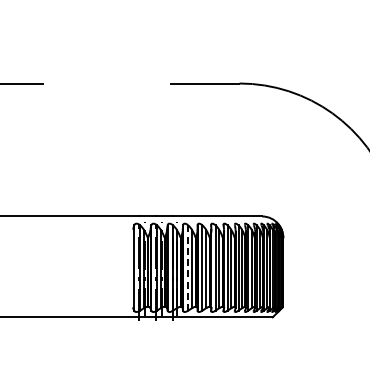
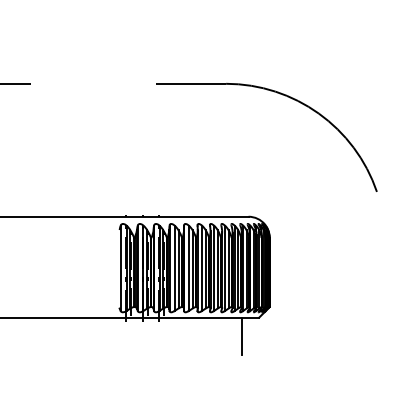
line: (188, 268) -> (174, 268), dashed -> solid
line: (256, 335) -> (242, 335), added

